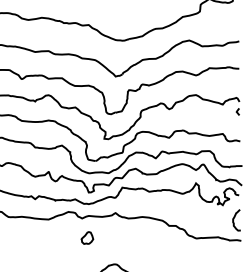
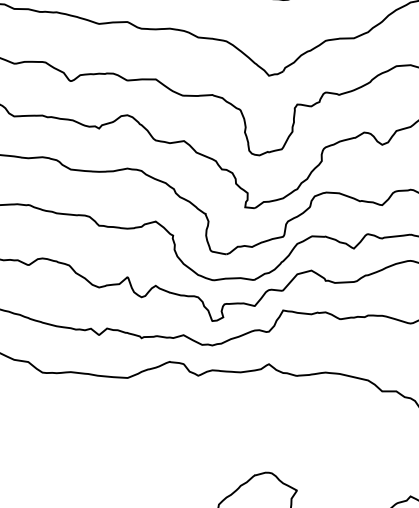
part: (87, 237) -> (209, 415), removed

